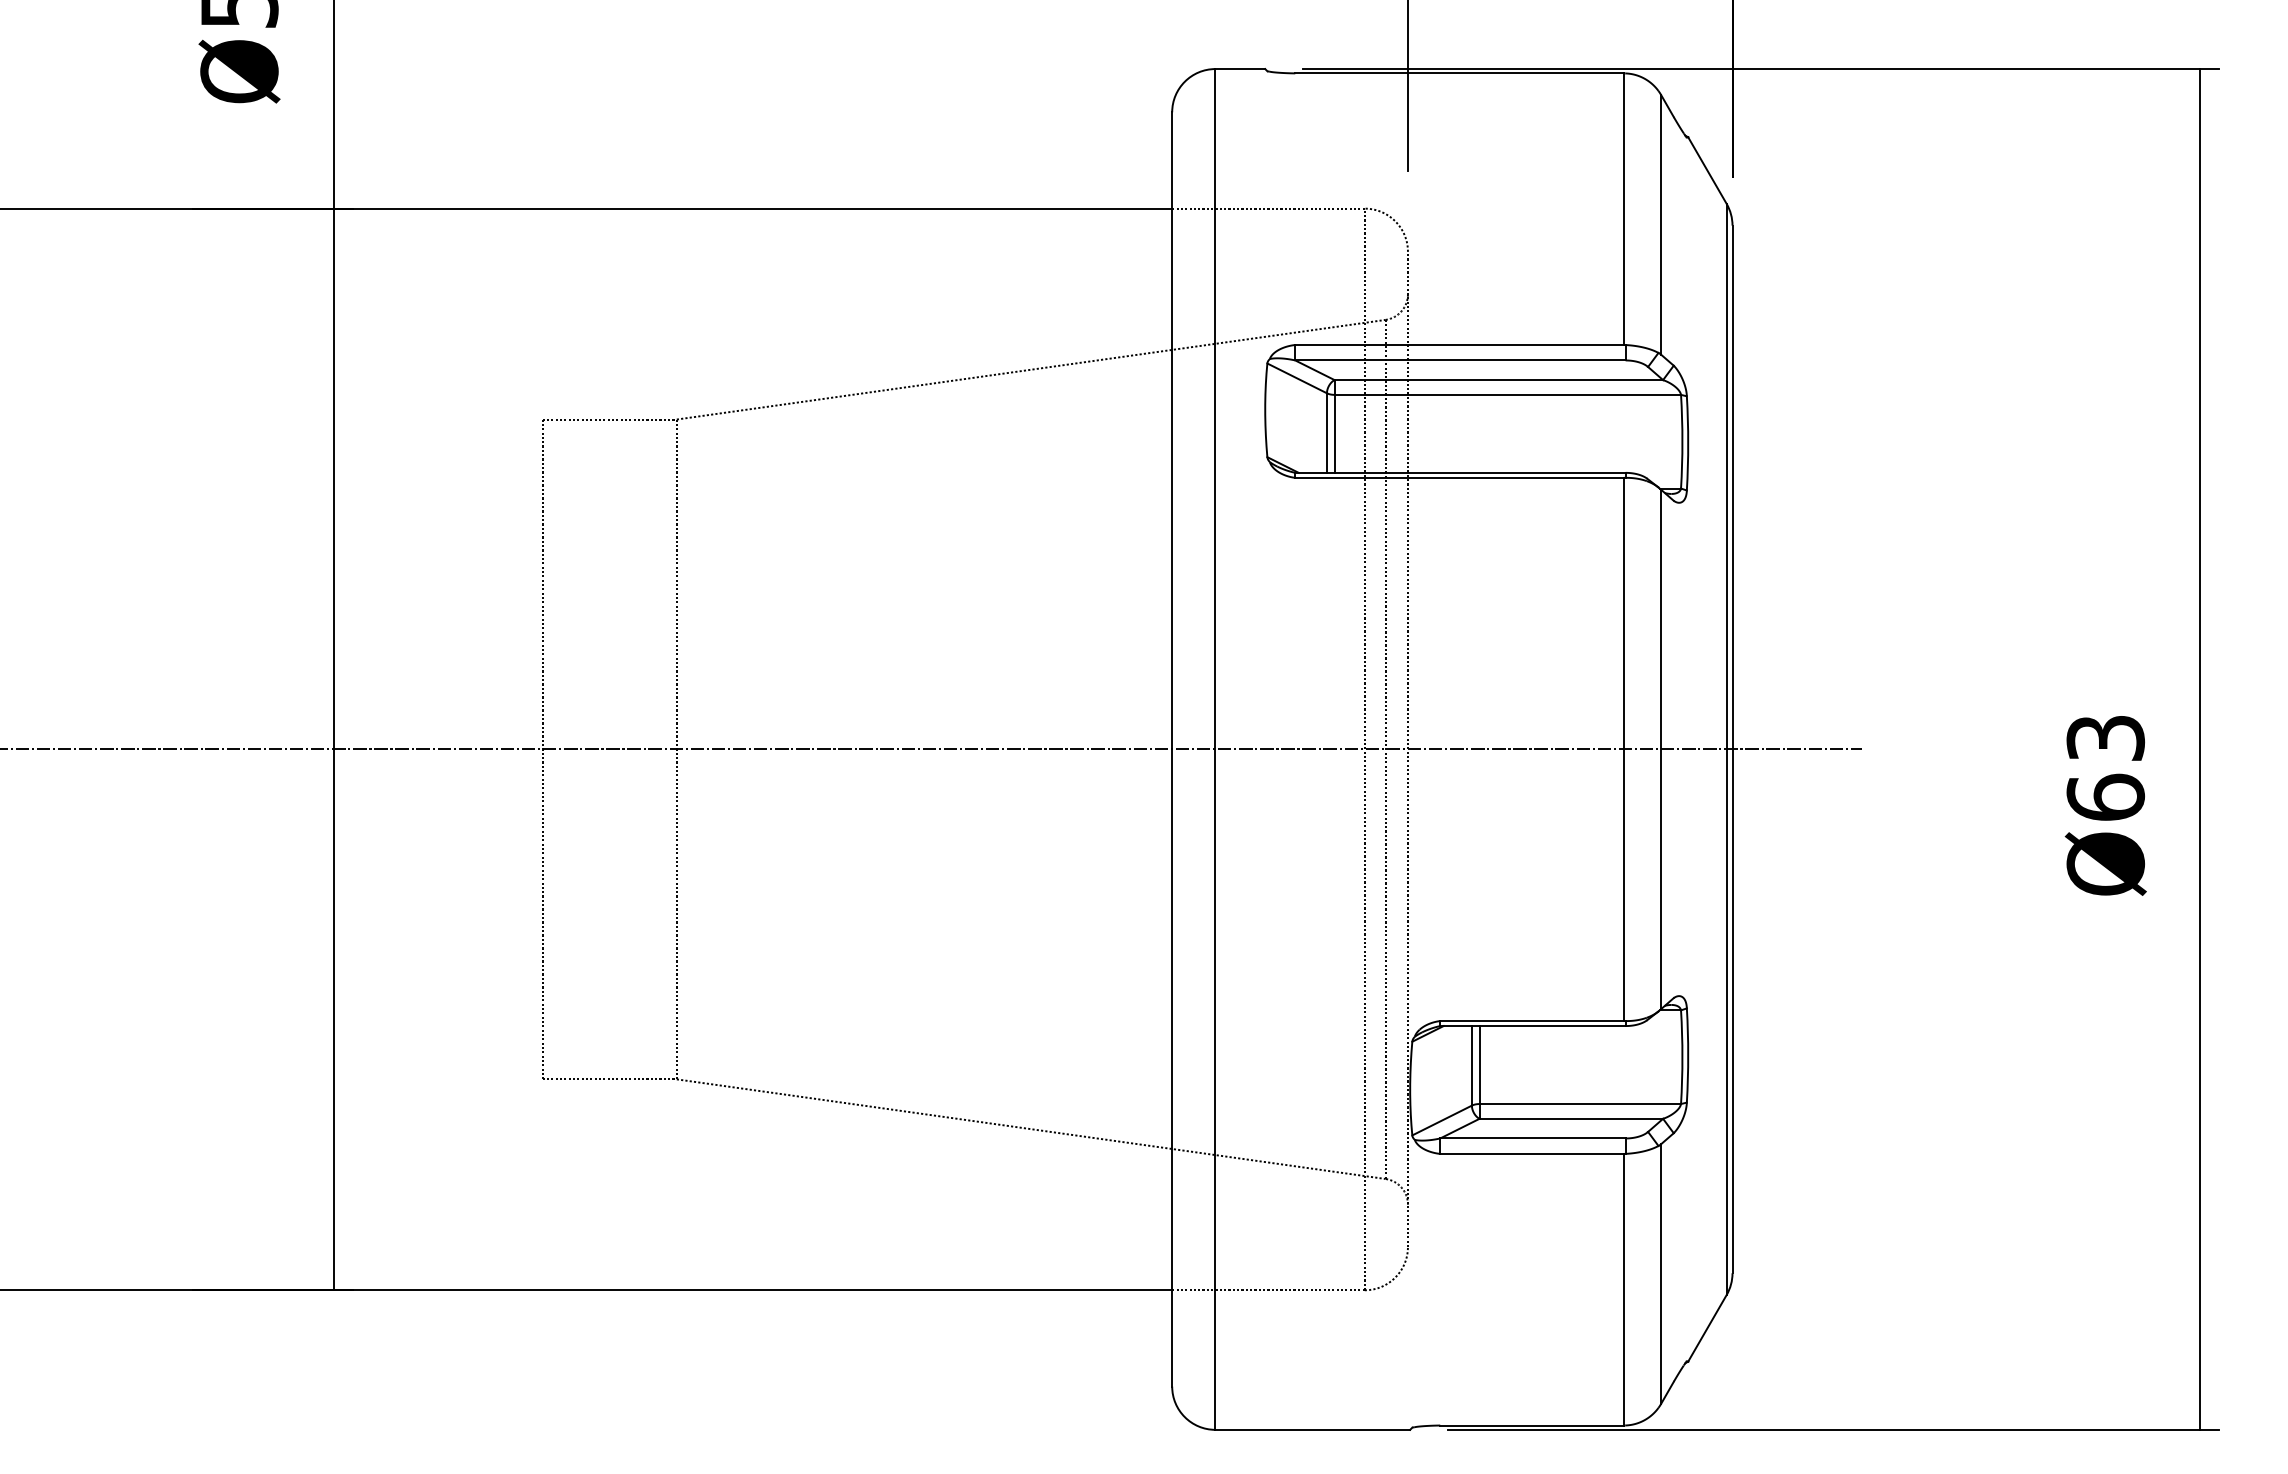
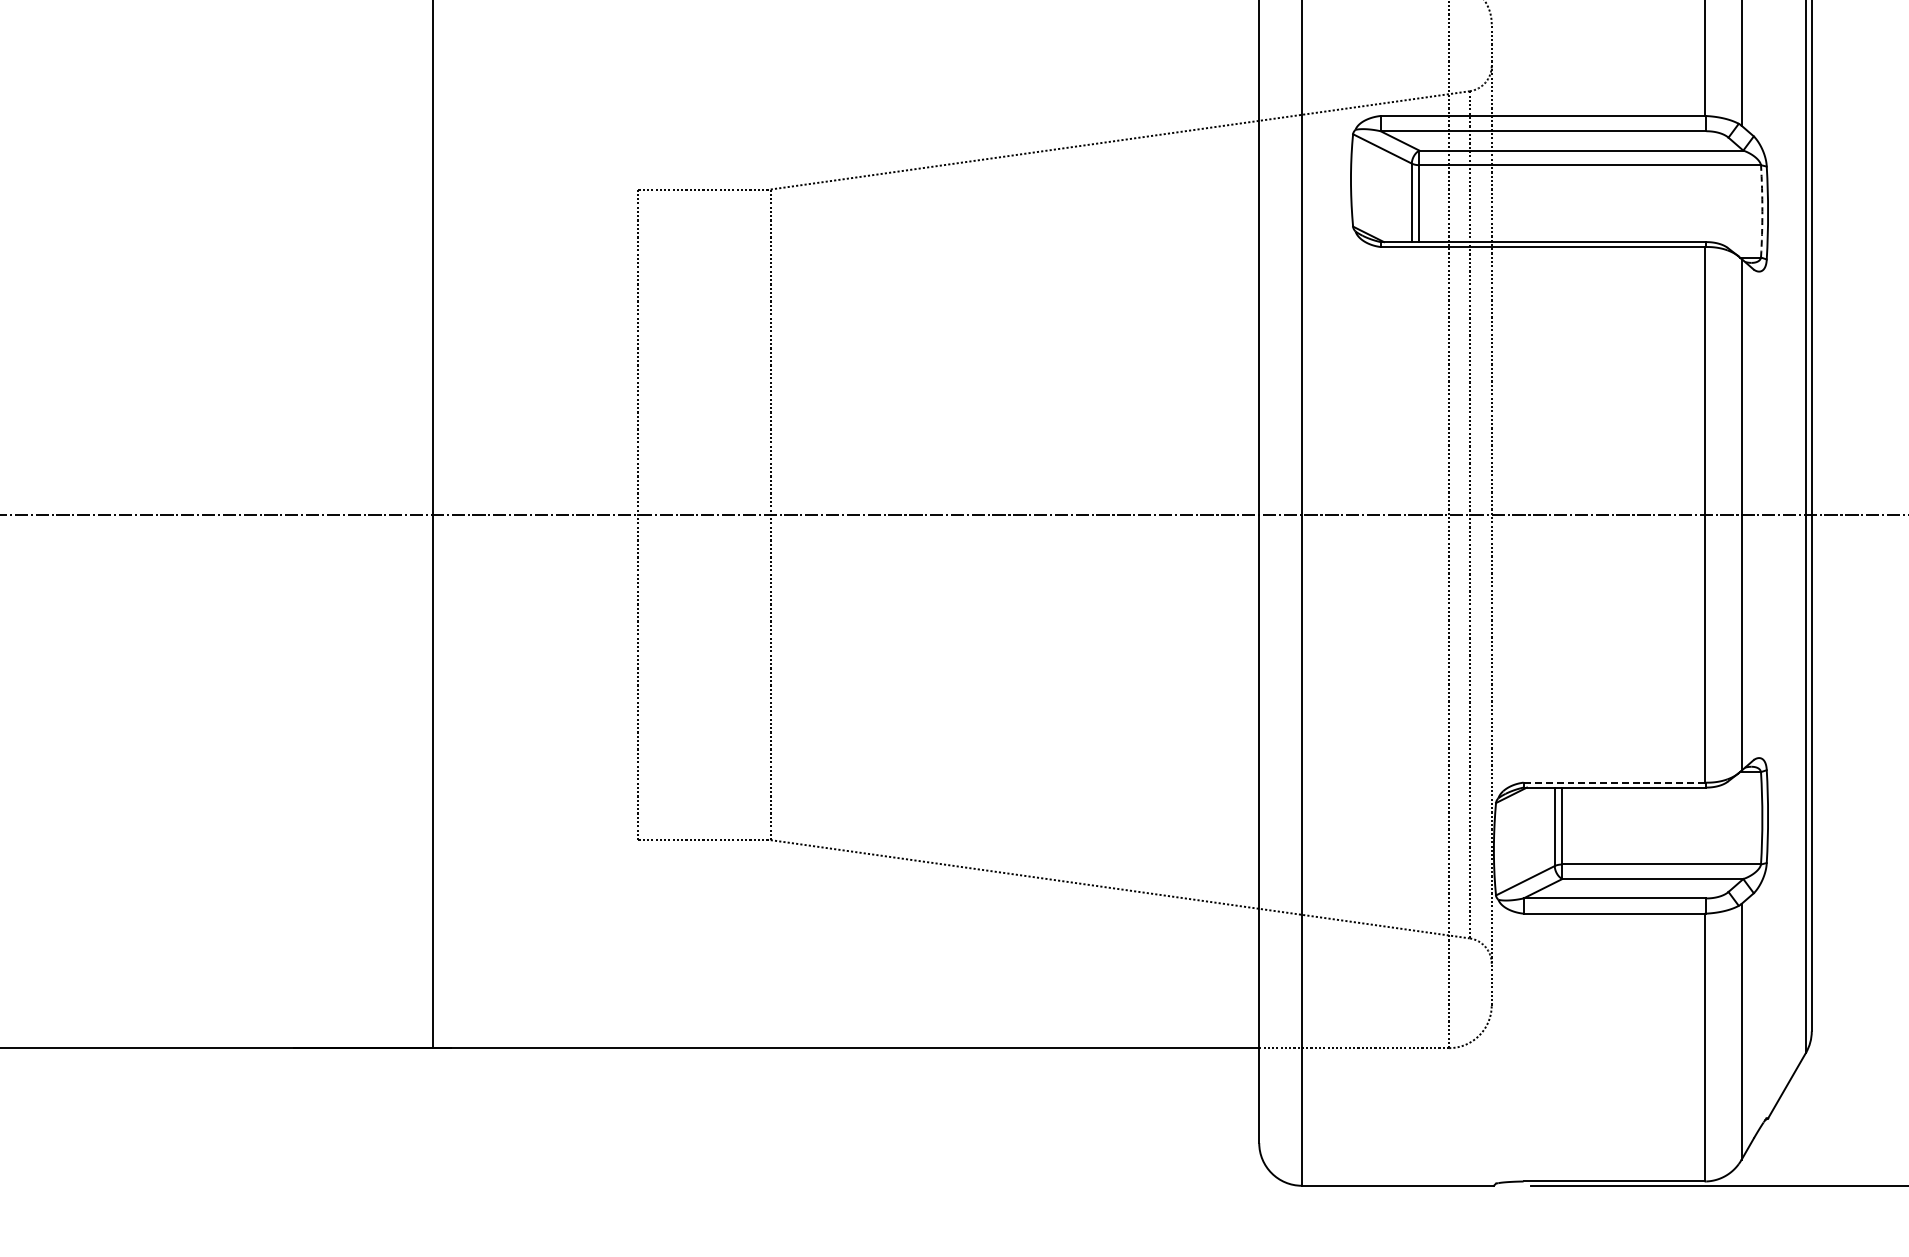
arc: (1682, 441) -> (1762, 211), solid -> dashed
line: (1532, 1021) -> (1614, 783), solid -> dashed

